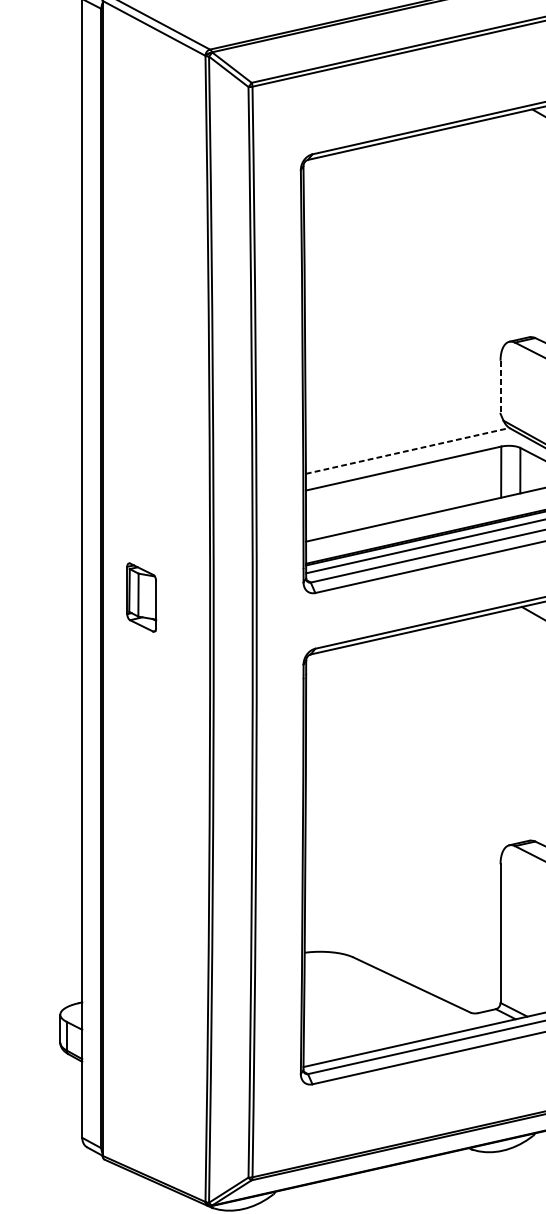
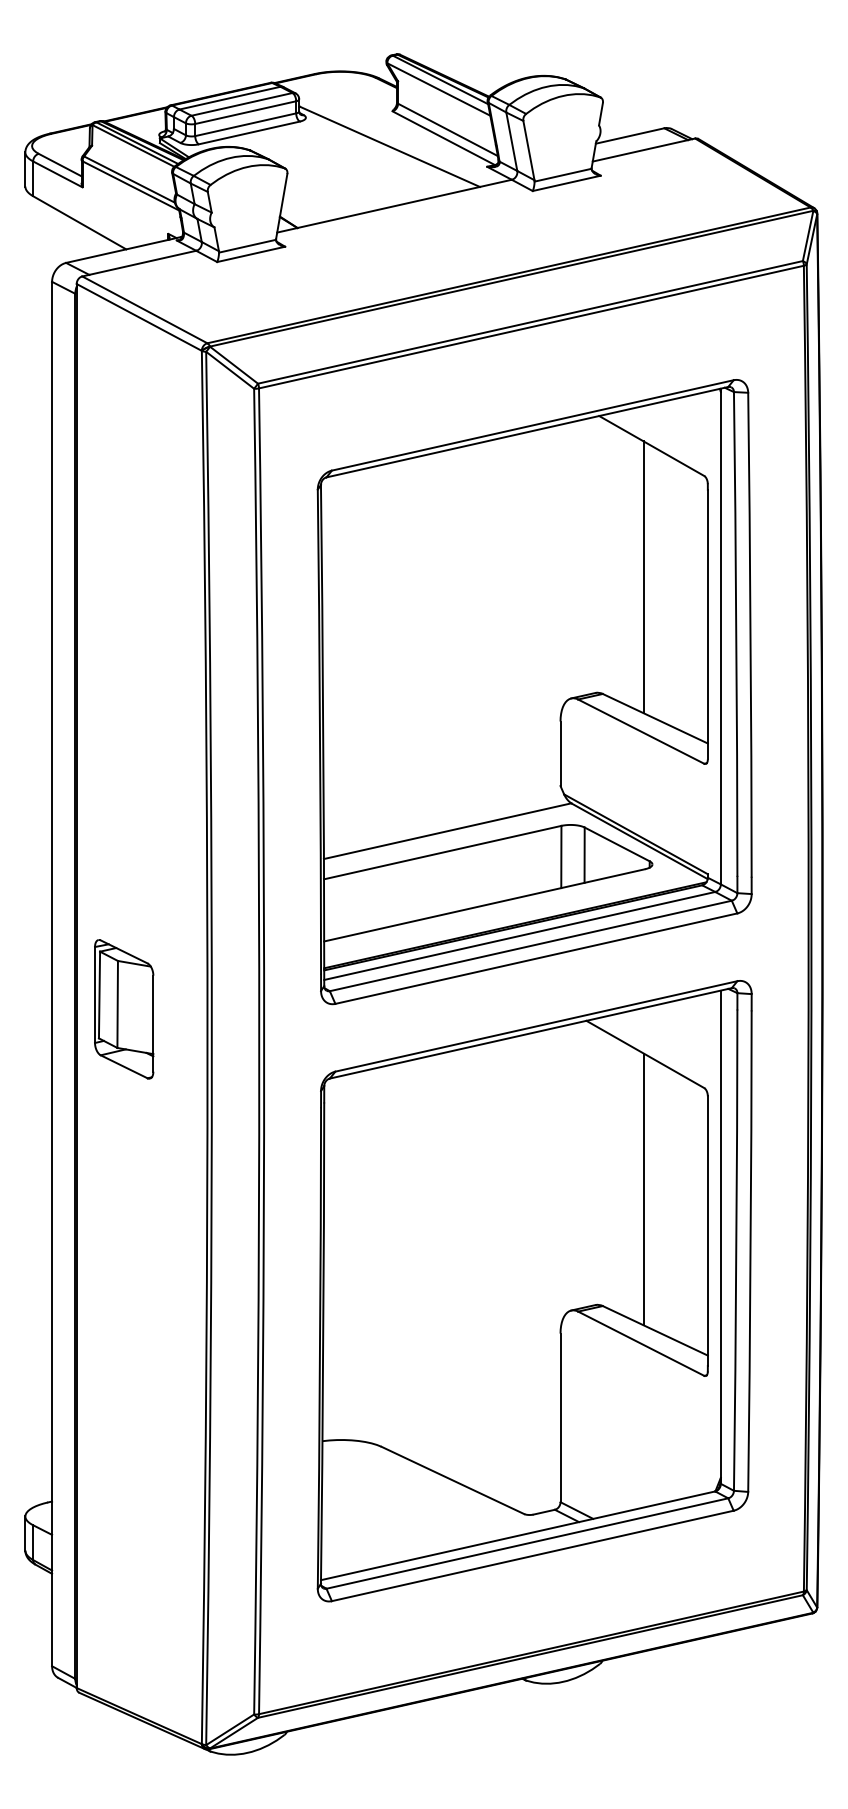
line: (500, 387) -> (560, 754), dashed -> solid
line: (407, 451) -> (447, 831), dashed -> solid
part: (141, 597) -> (124, 1009), size x1.67

